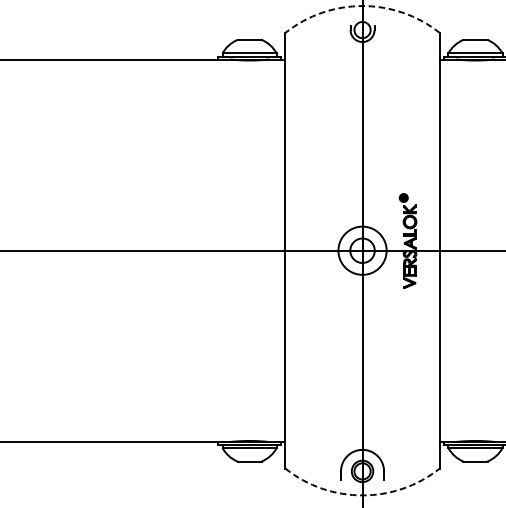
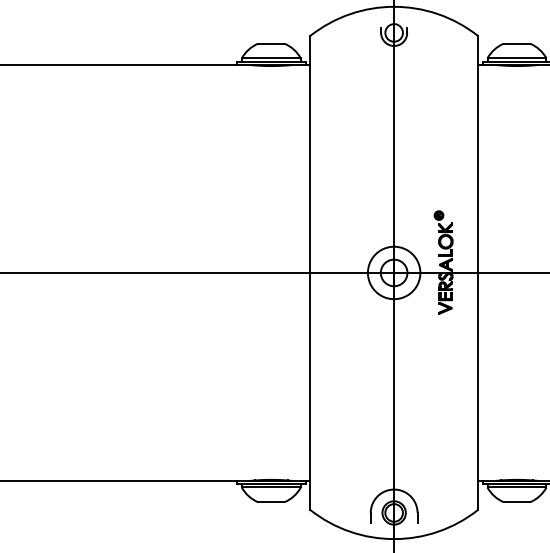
arc: (362, 5) -> (394, 6), dashed -> solid
arc: (362, 495) -> (394, 539), dashed -> solid

